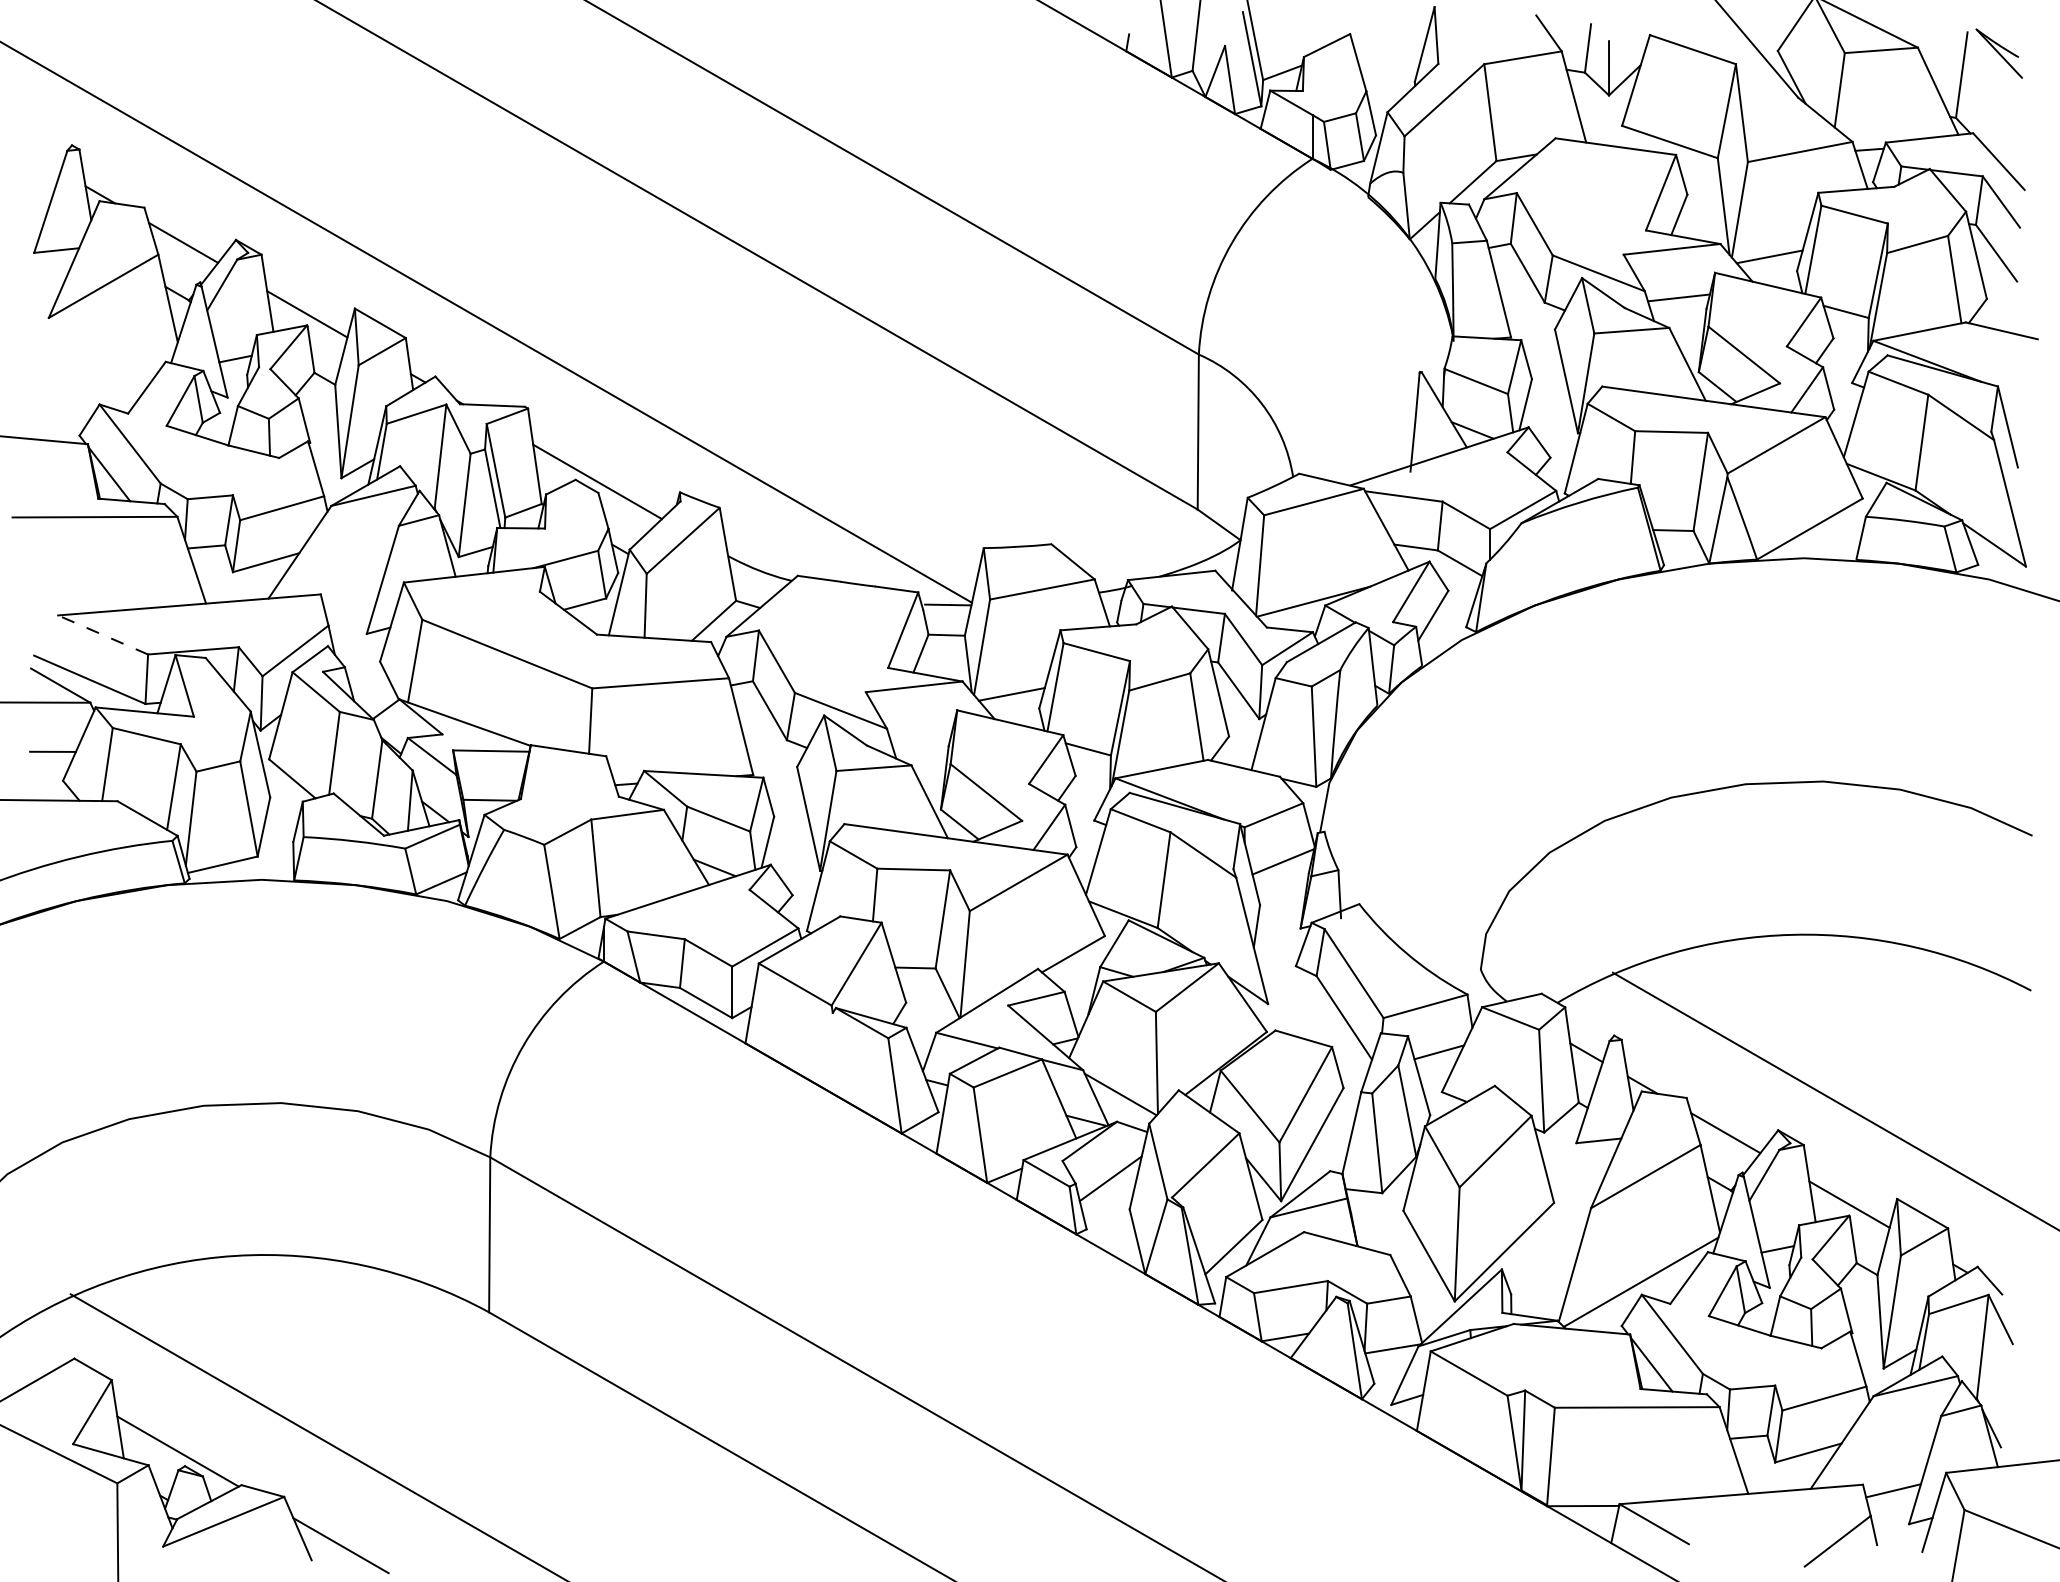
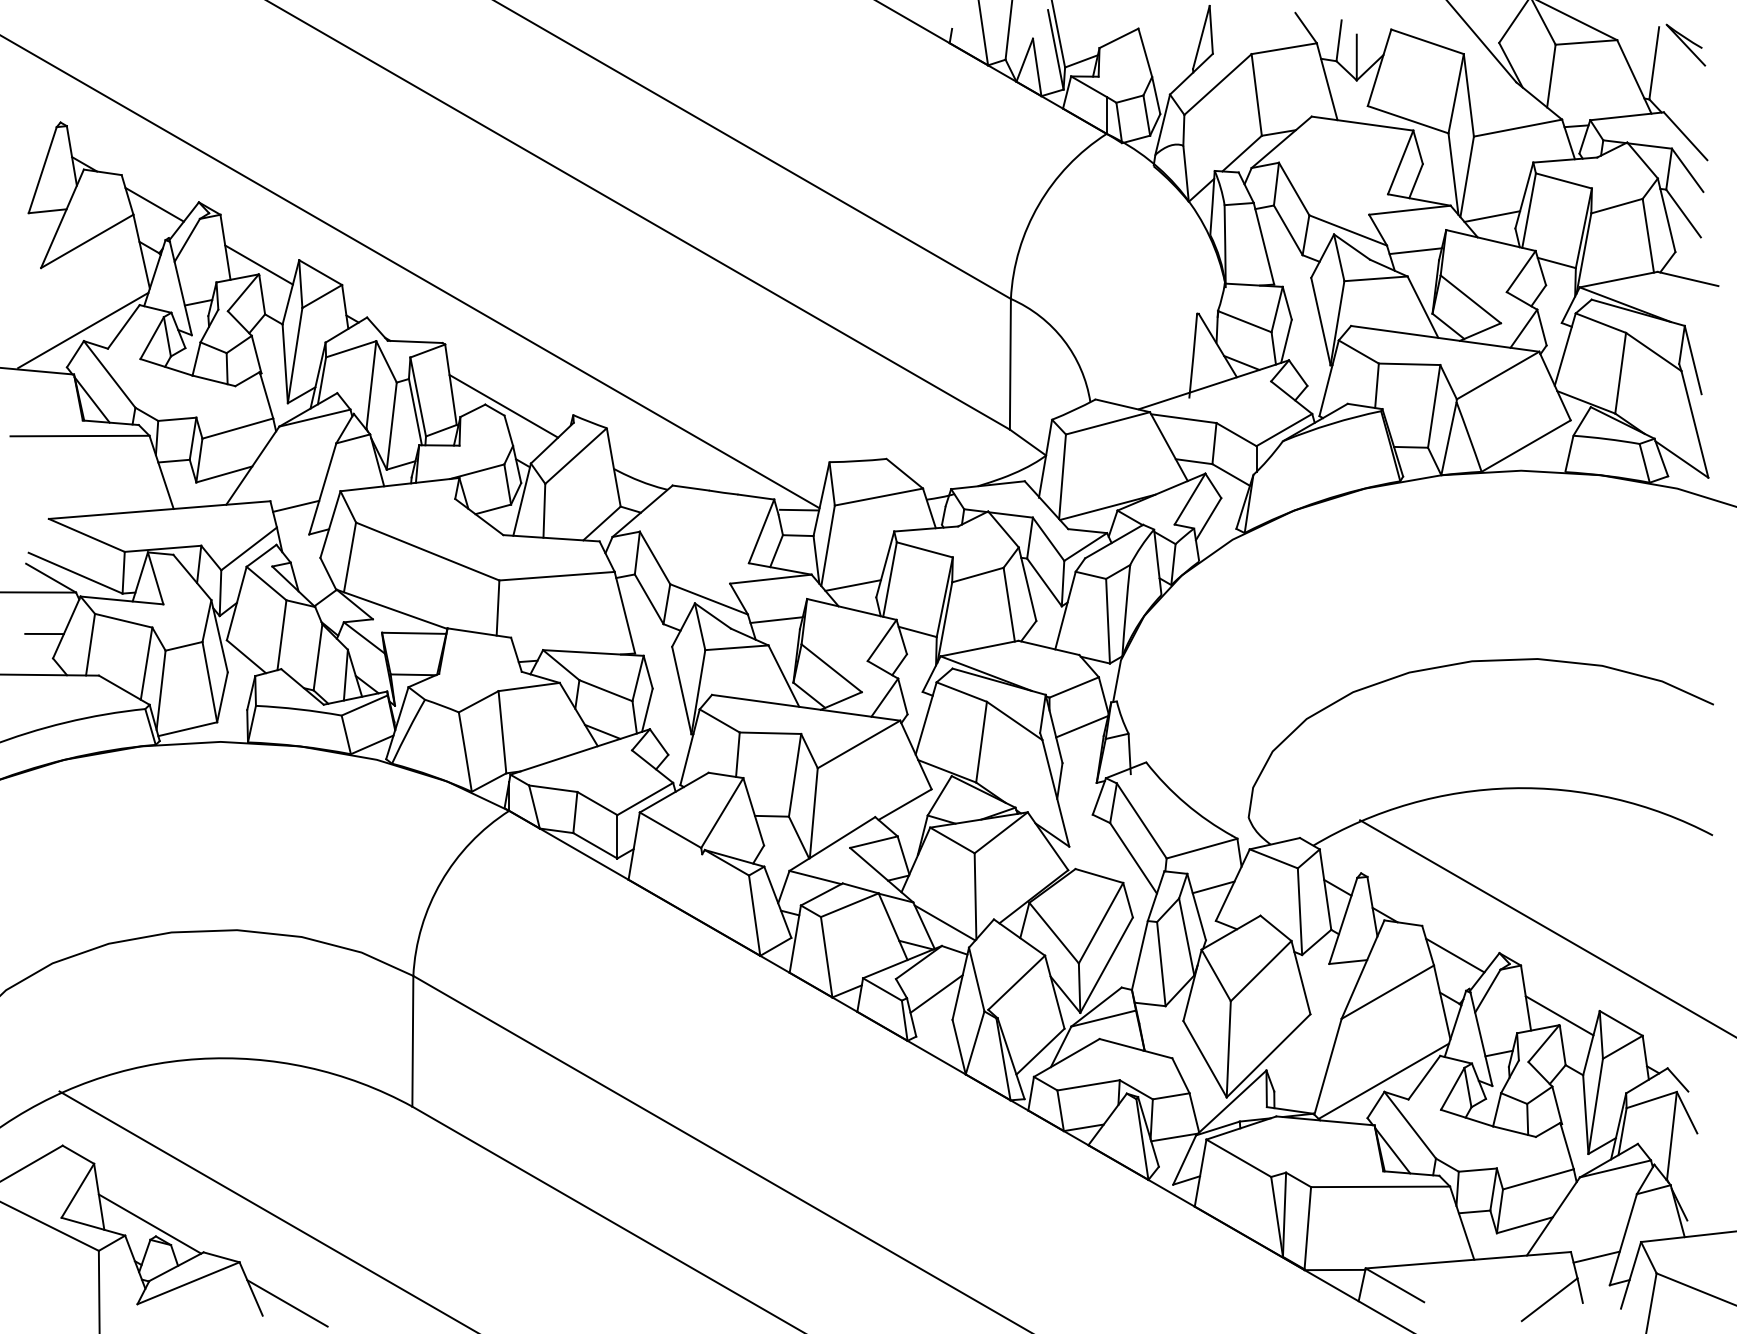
line: (98, 391) -> (82, 330), added
line: (350, 600) -> (295, 506), added
line: (102, 634) -> (86, 535), dashed -> solid
line: (921, 735) -> (777, 620), added

